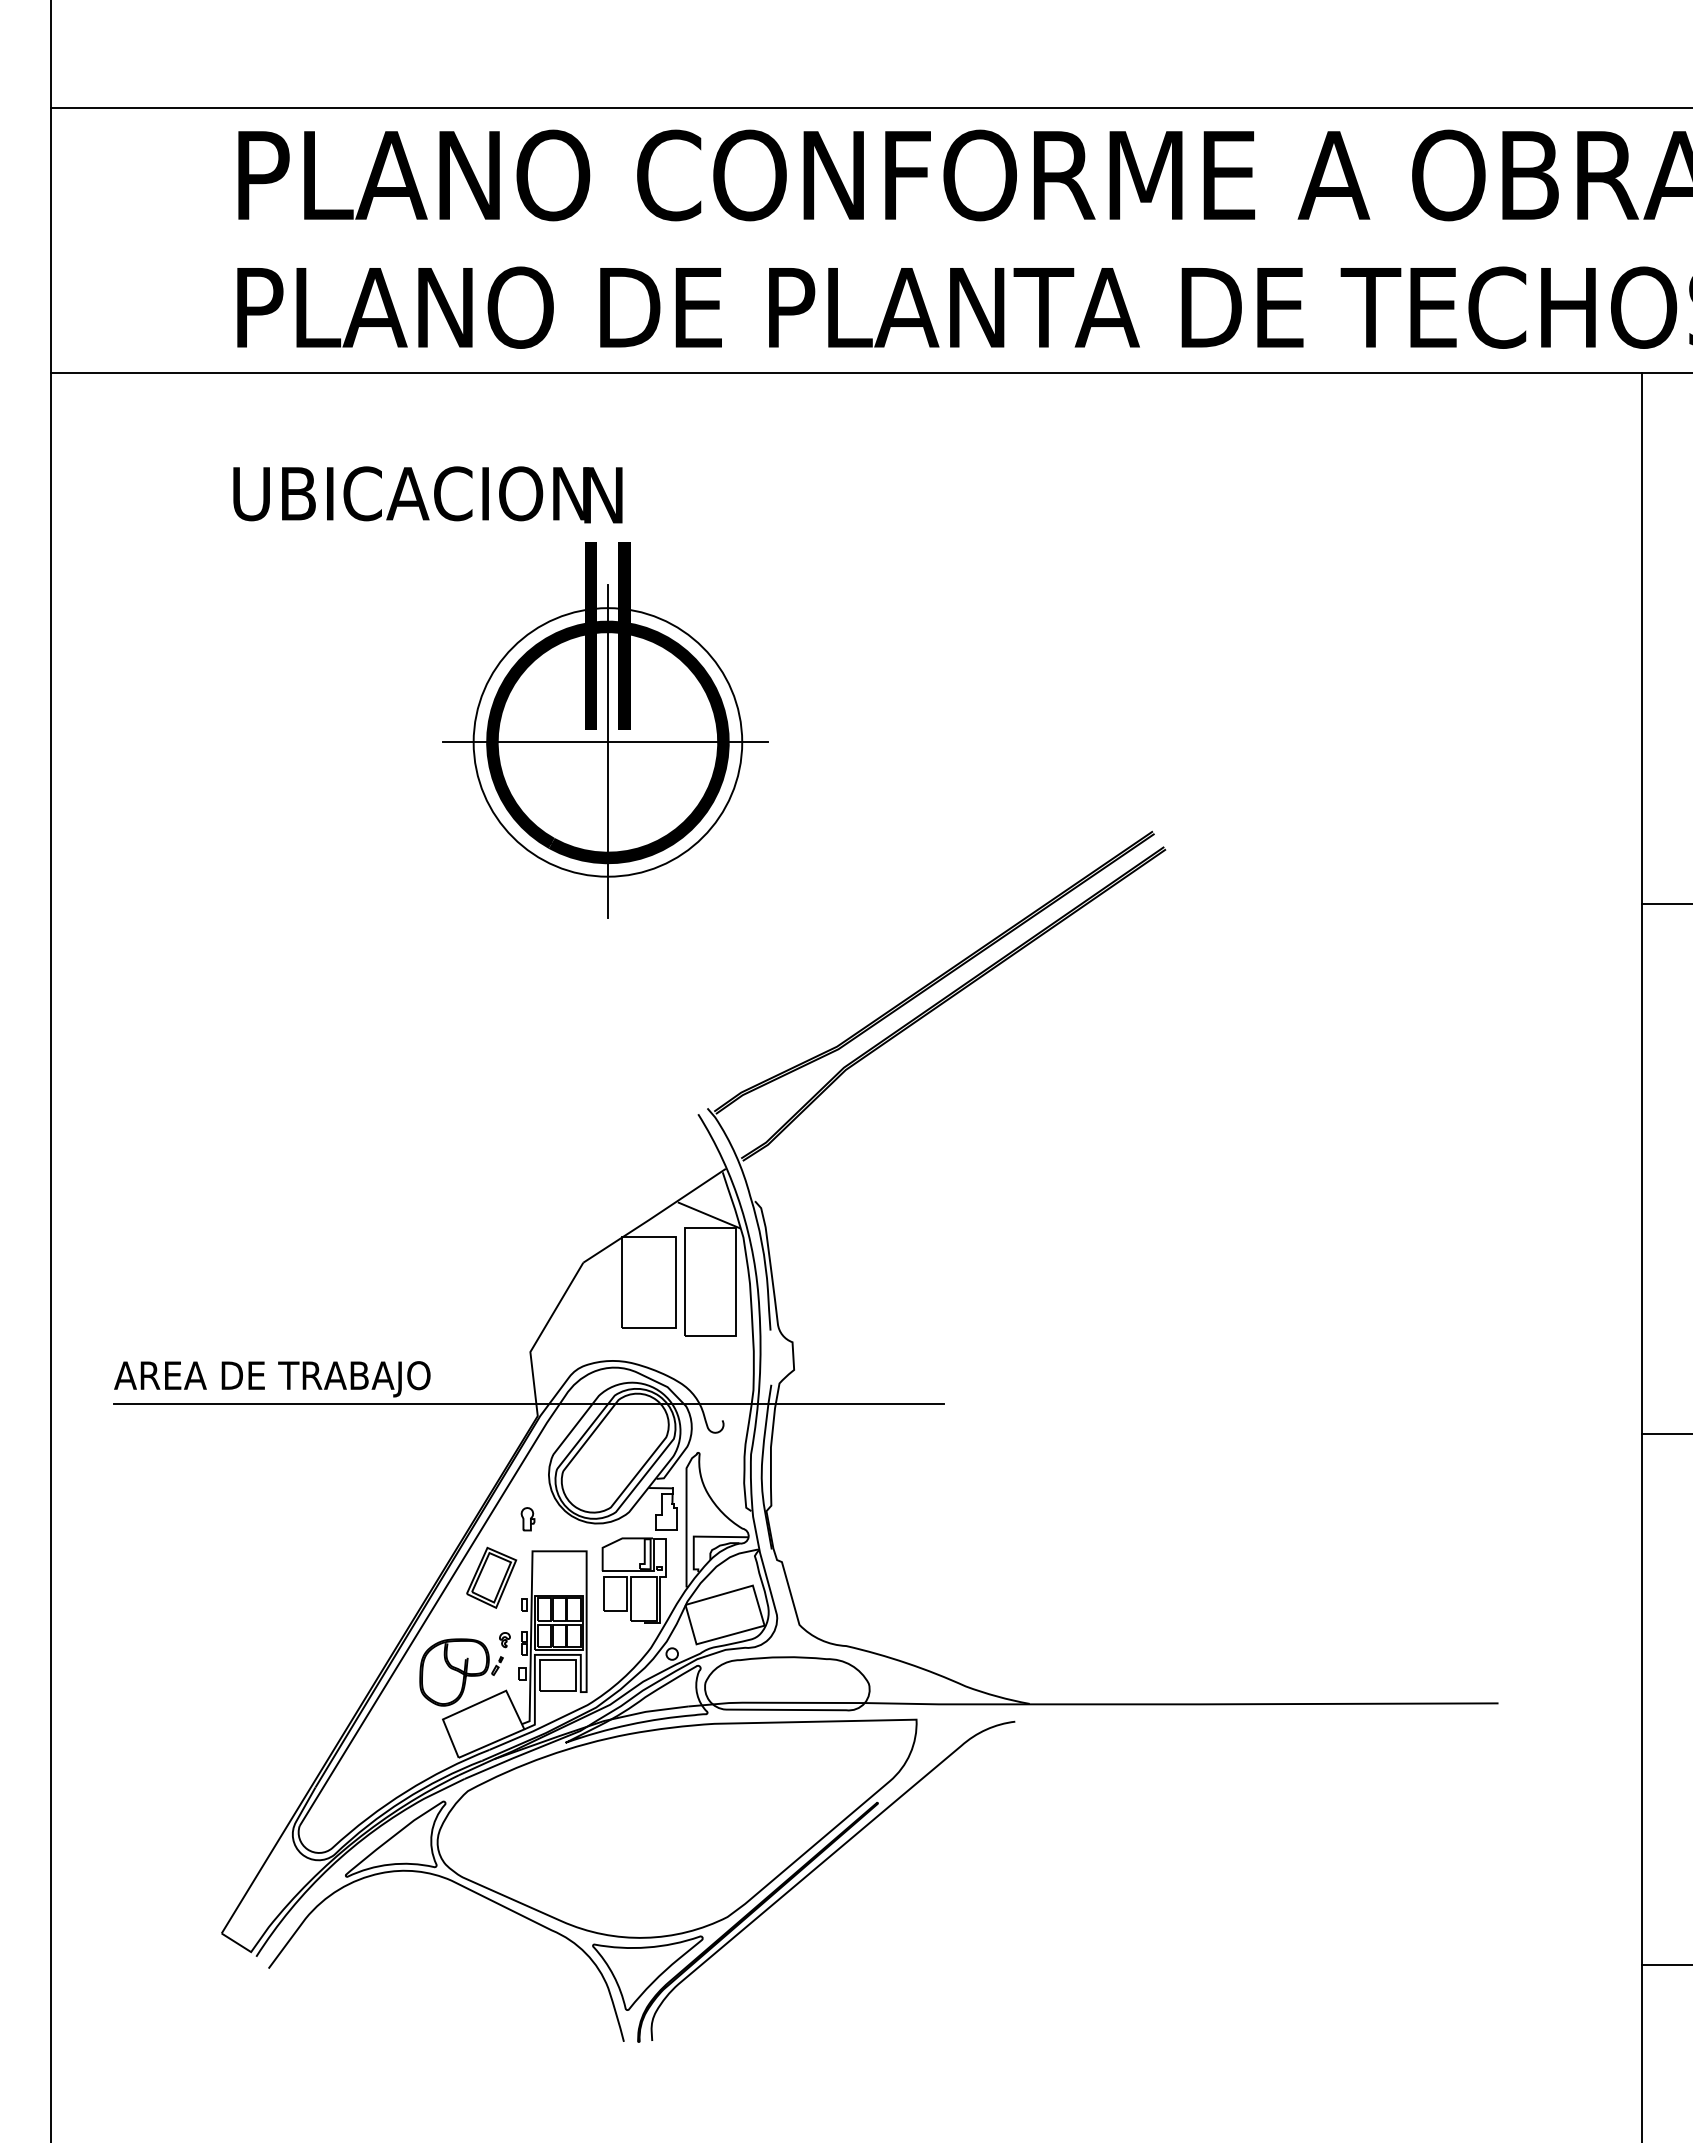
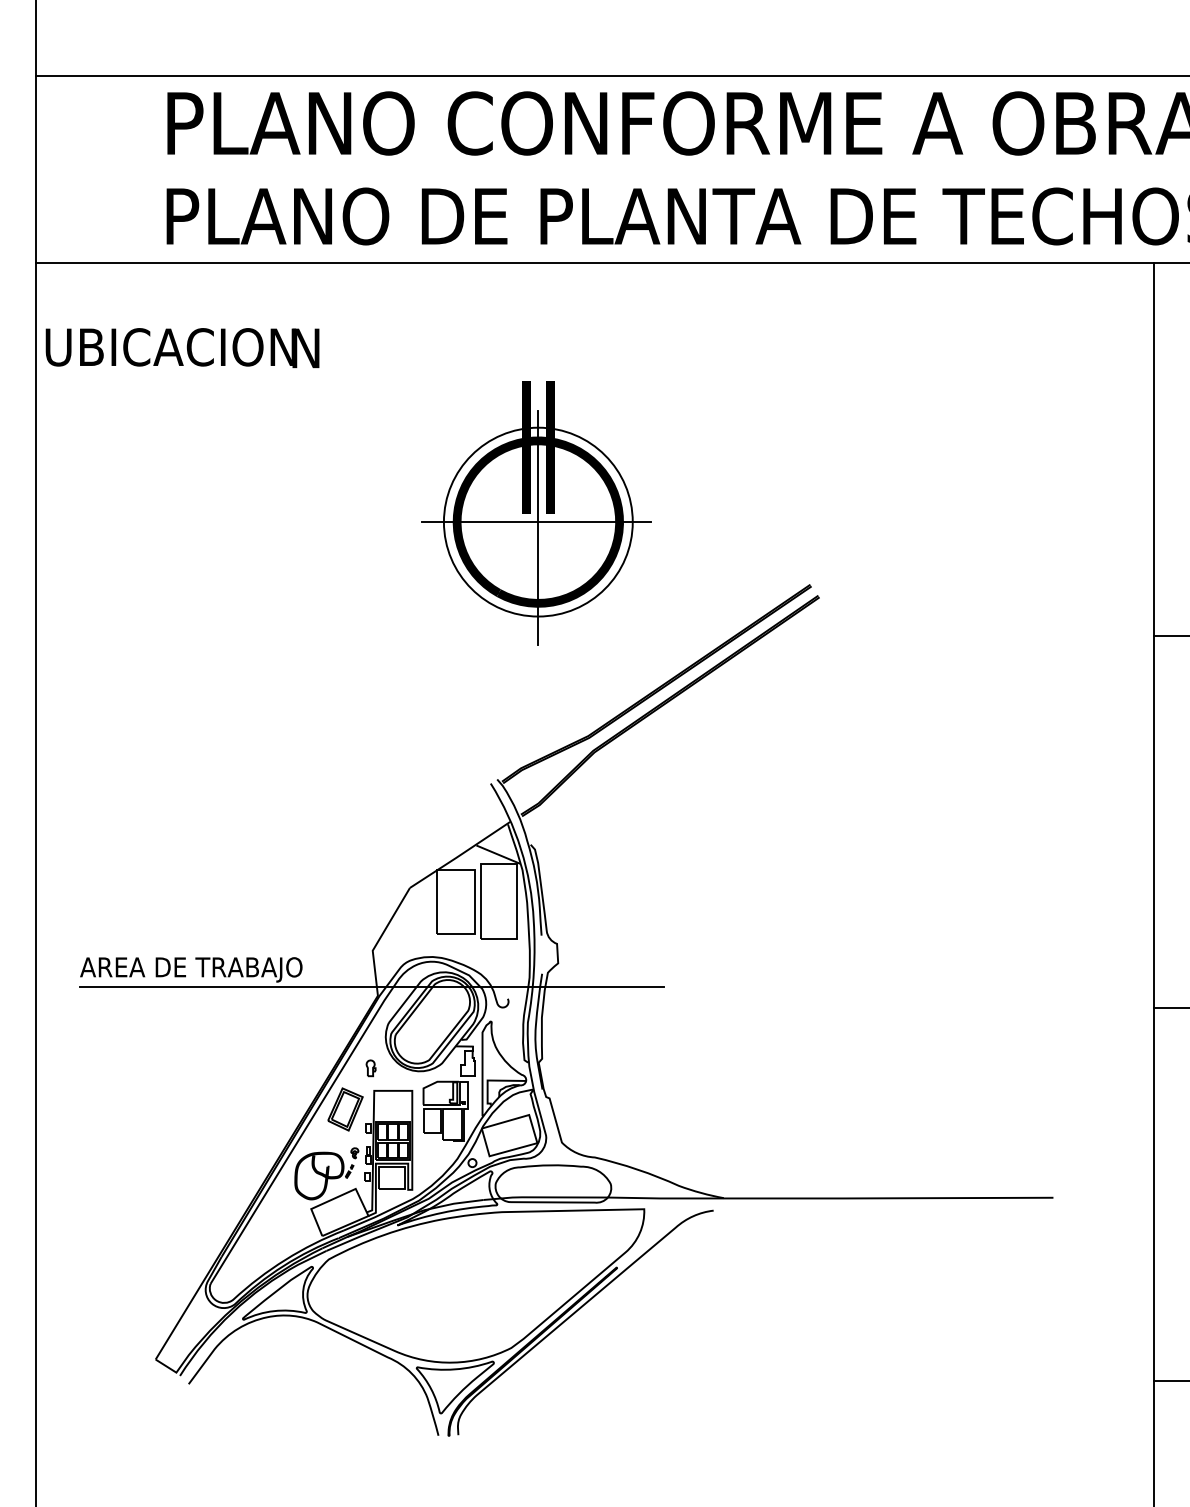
text: (427, 494) -> (182, 347), moved
part: (605, 730) -> (536, 513), moved

